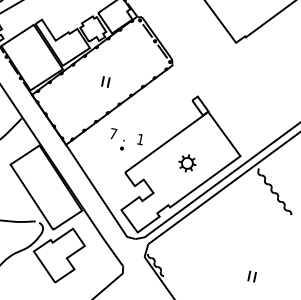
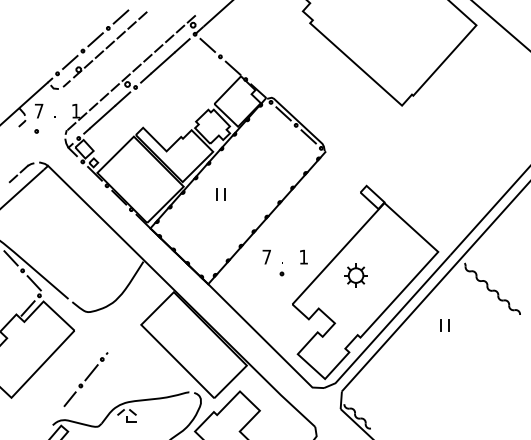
part: (105, 81) -> (220, 194), moved
part: (186, 163) -> (355, 275), moved
part: (251, 276) -> (444, 325), moved

